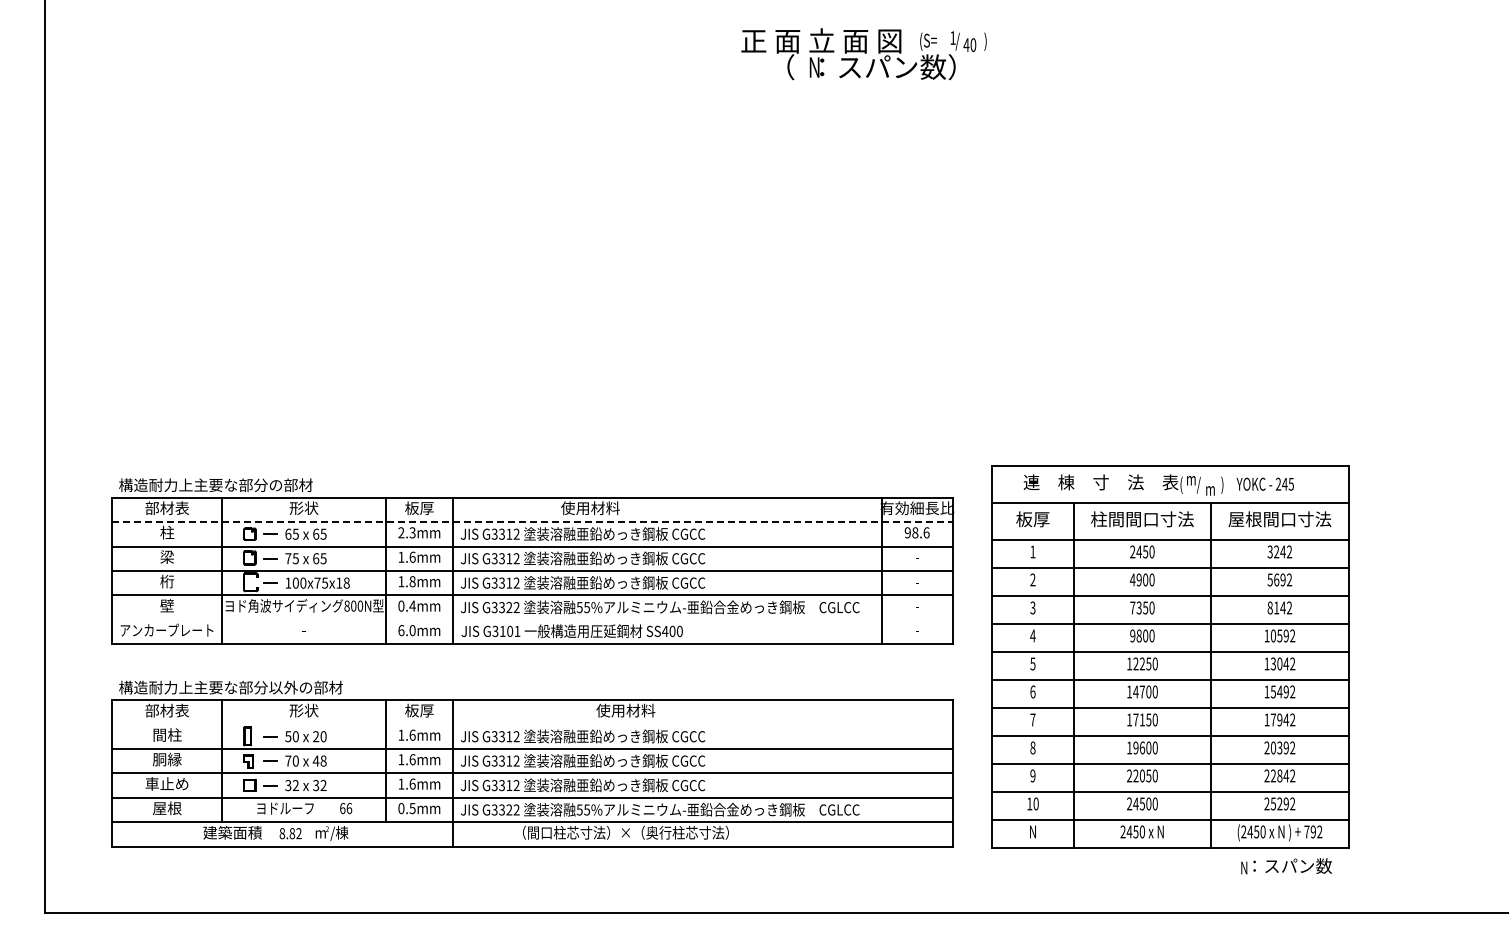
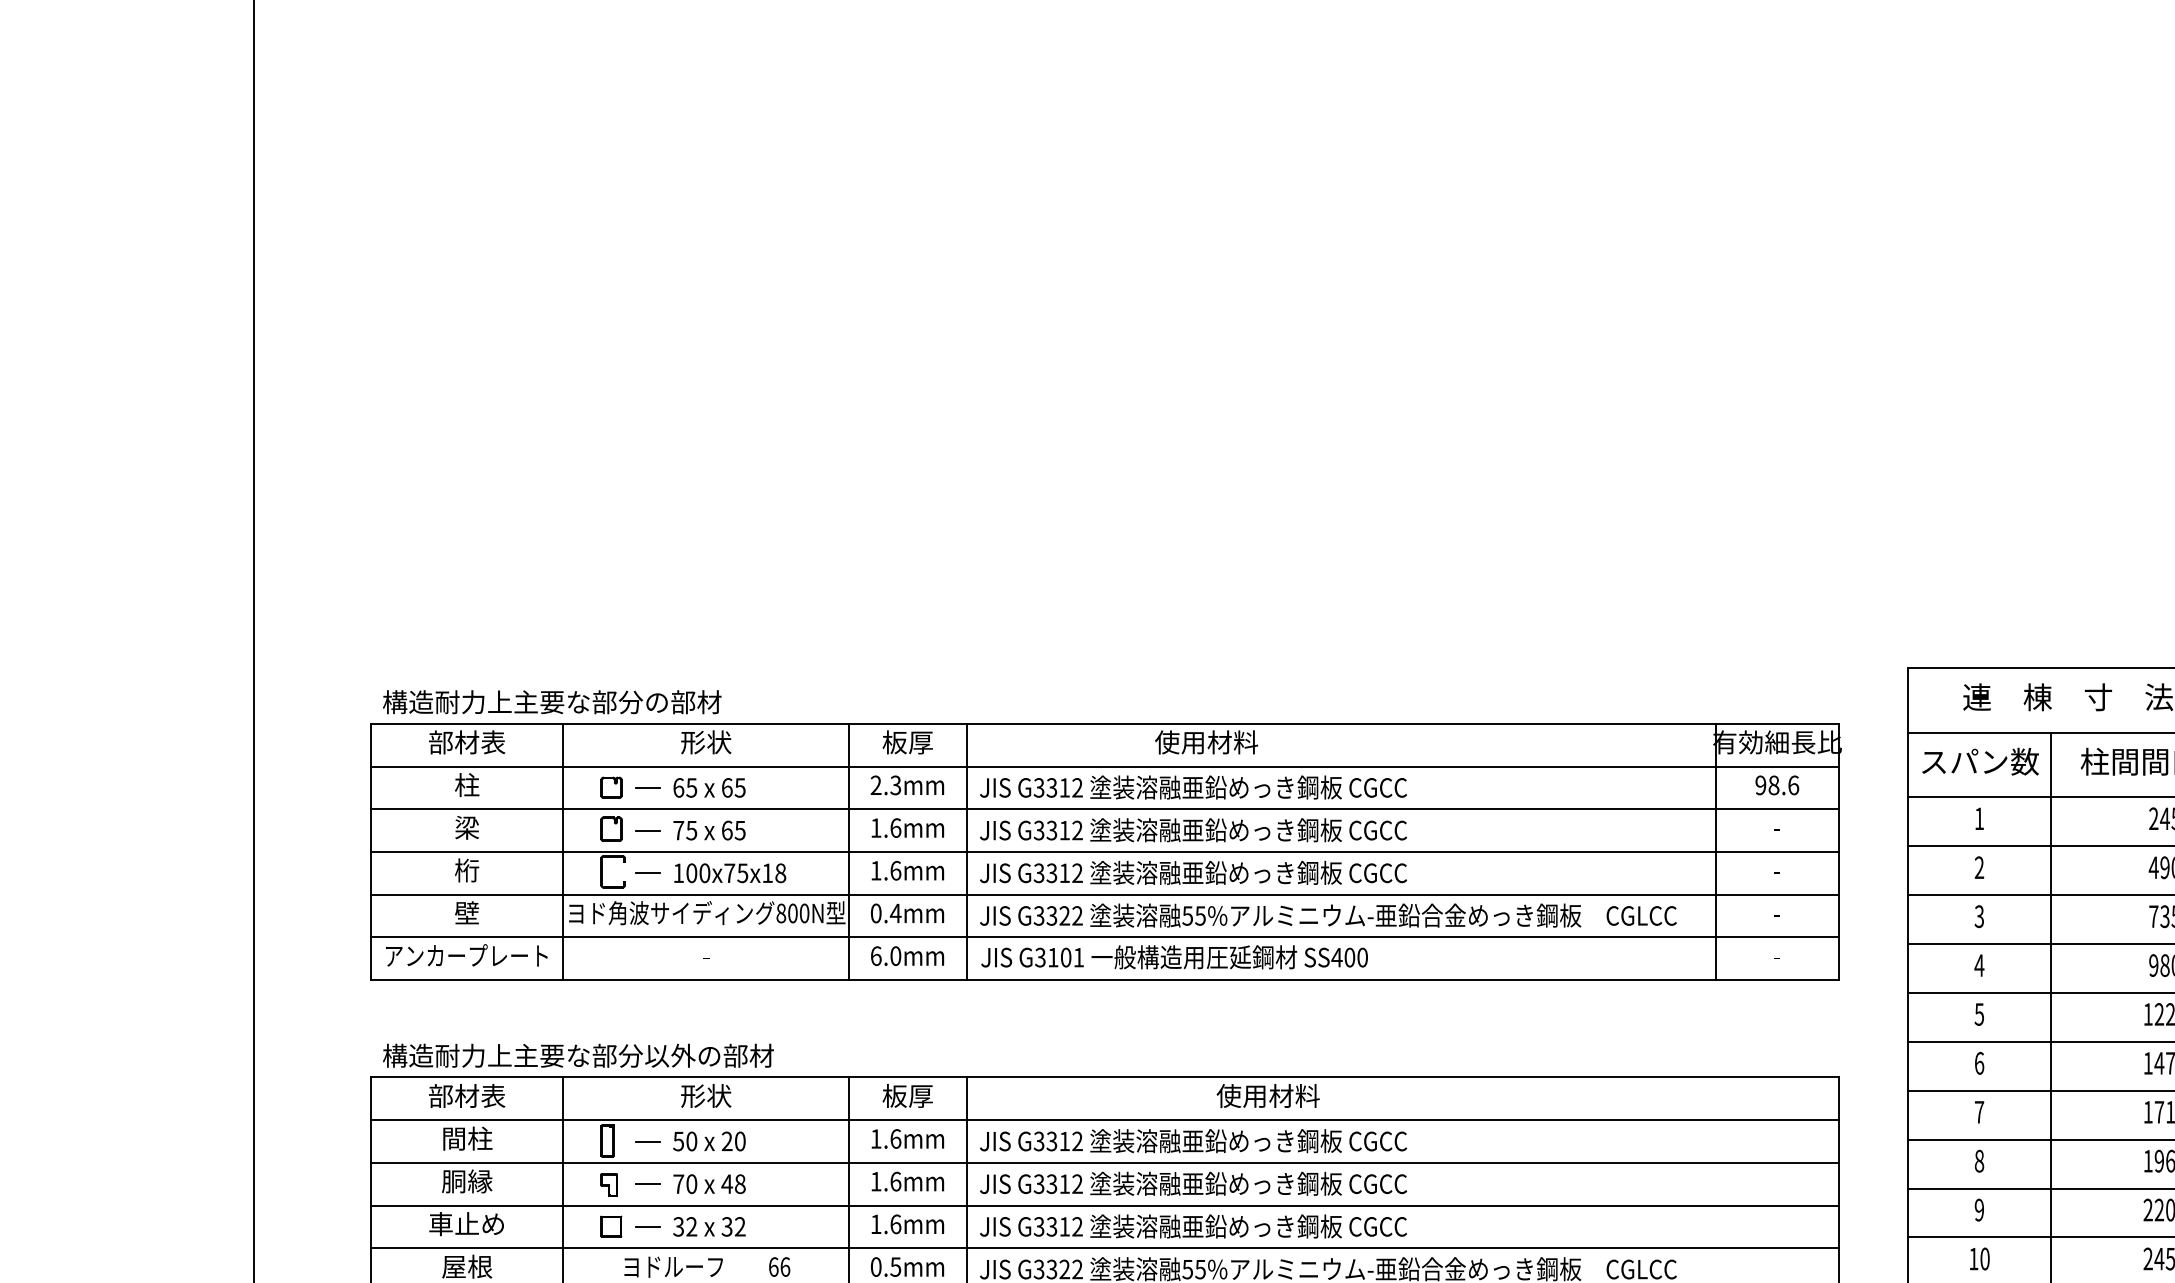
text: (1033, 519) -> (1980, 762), 板厚 -> スパン数
line: (532, 522) -> (1105, 767), dashed -> solid
text: (412, 581) -> (895, 870), 1.8mm -> 1.6mm
line: (532, 619) -> (1105, 936), added
line: (532, 724) -> (1105, 1120), added

